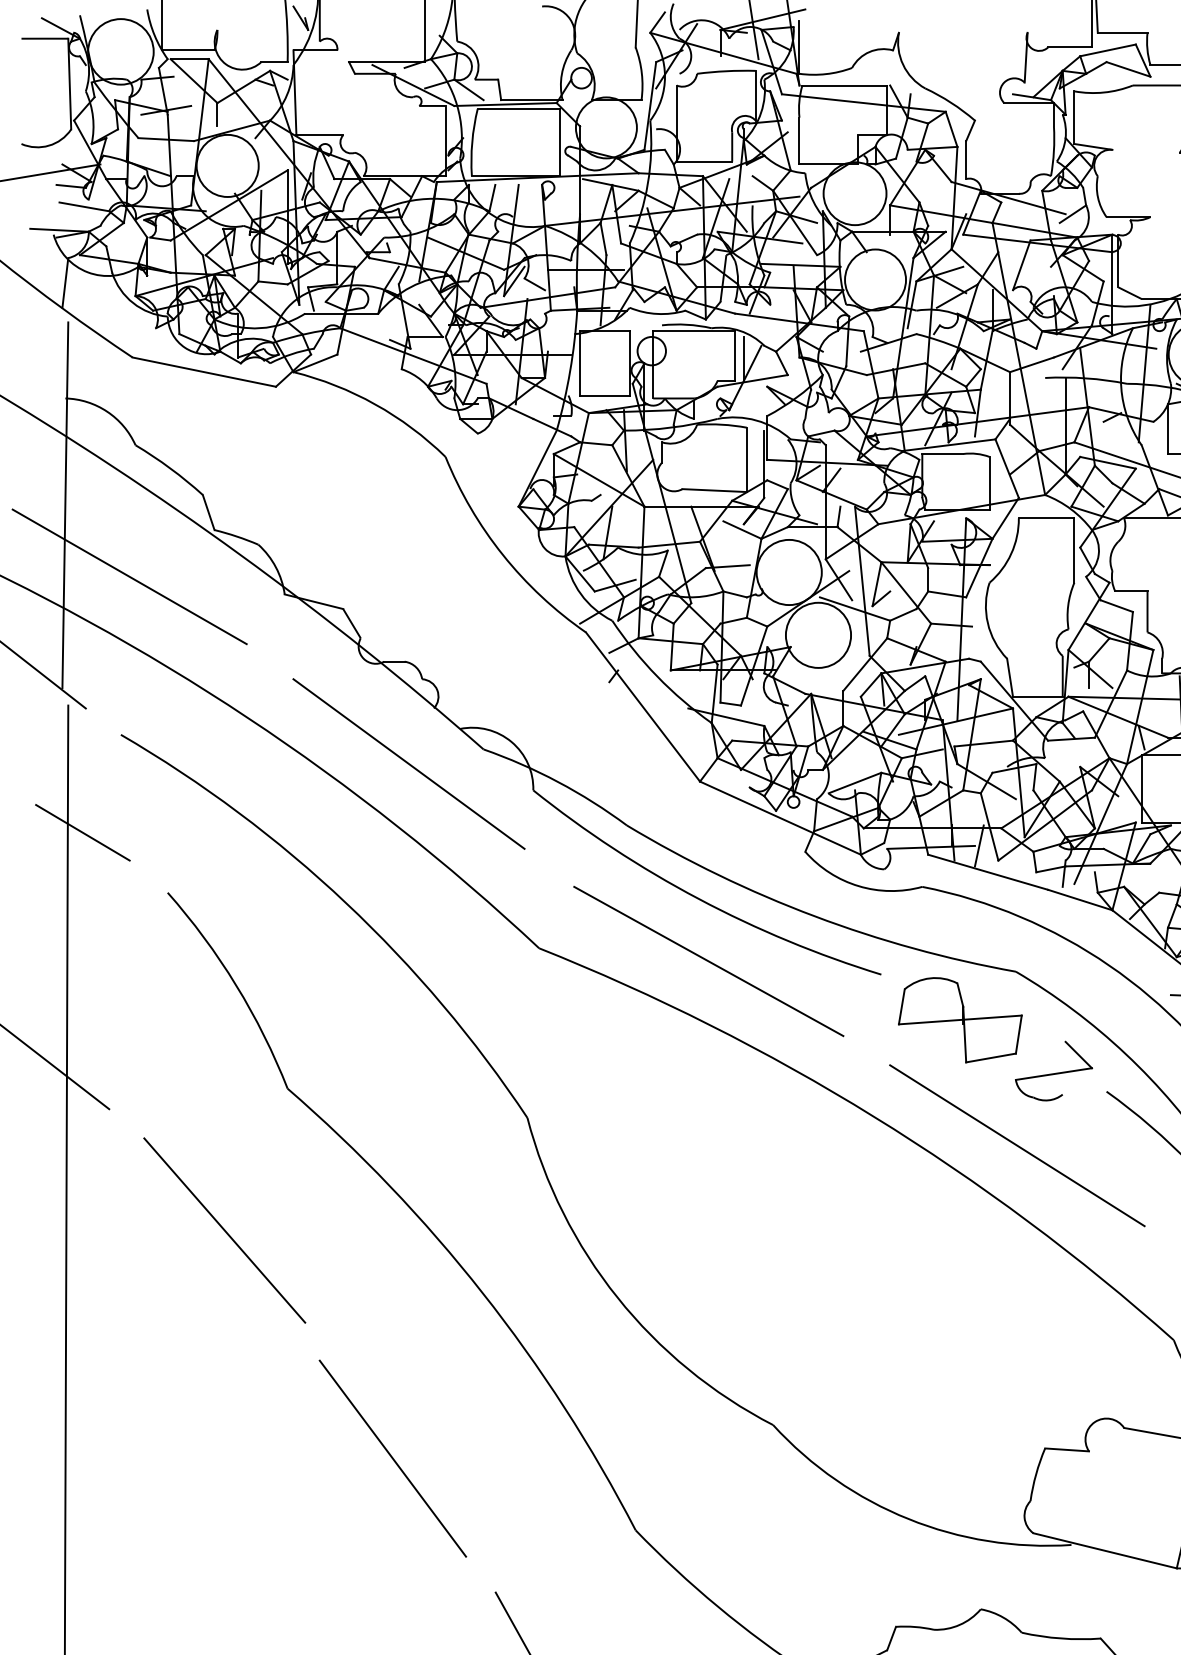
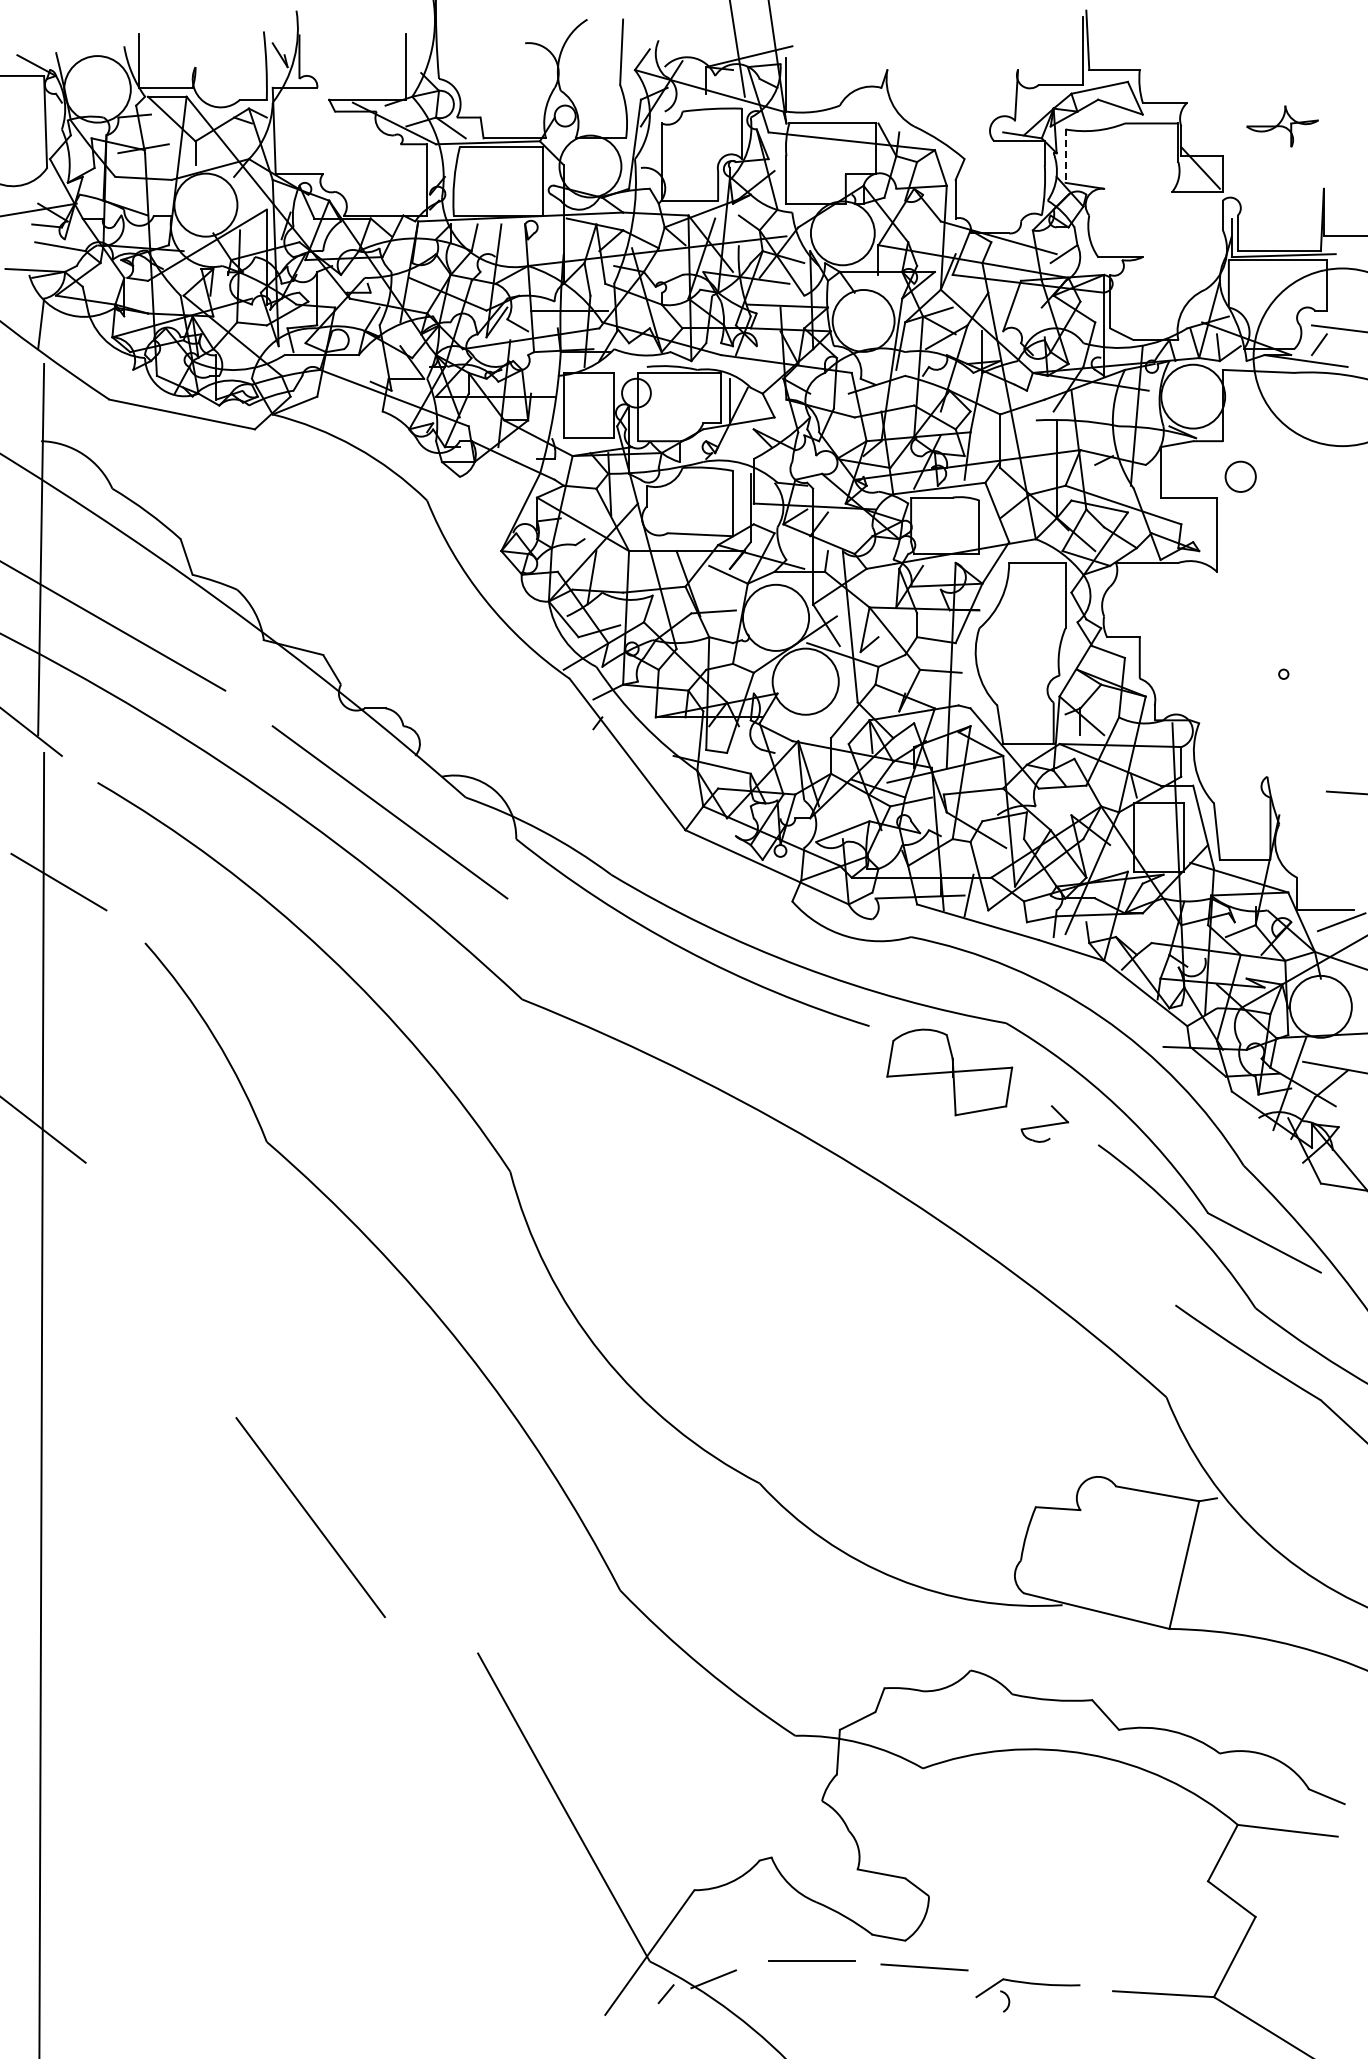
line: (1074, 118) -> (1065, 156), solid -> dashed
line: (707, 961) -> (693, 1012), removed
part: (1053, 1070) -> (1044, 1123), size x0.6
line: (1017, 1145) -> (1007, 1199), removed
line: (224, 1230) -> (202, 1285), removed
line: (392, 1458) -> (310, 1517), moved

